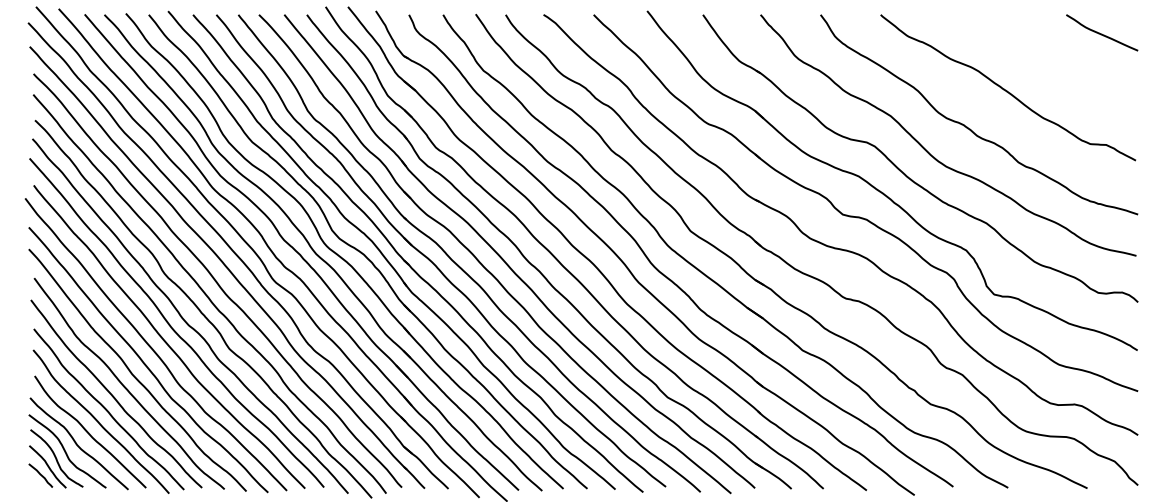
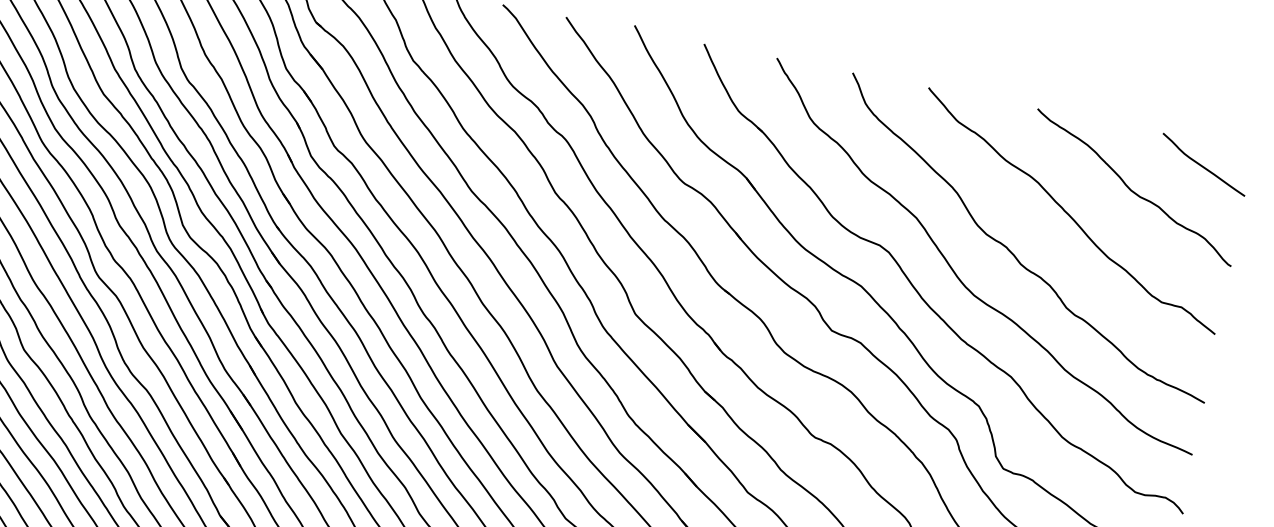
curve: (1051, 62) -> (1132, 189), added

